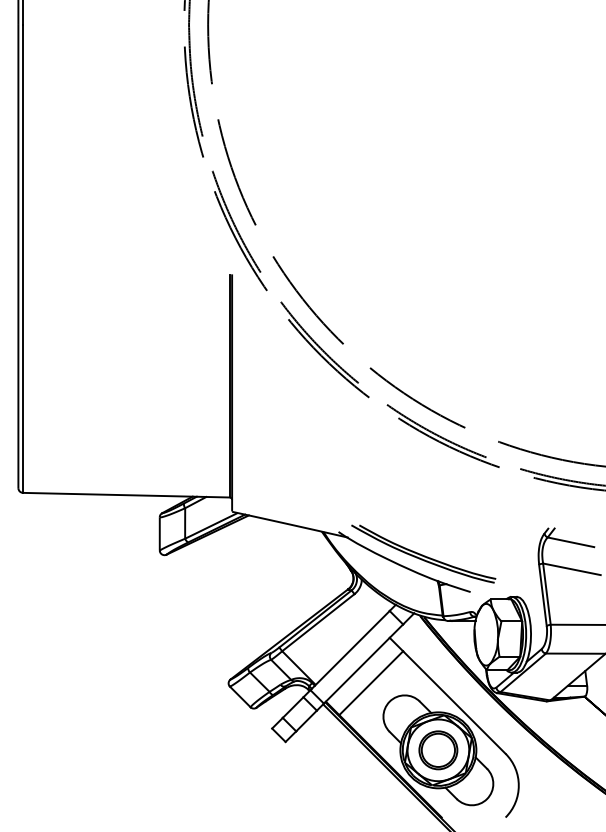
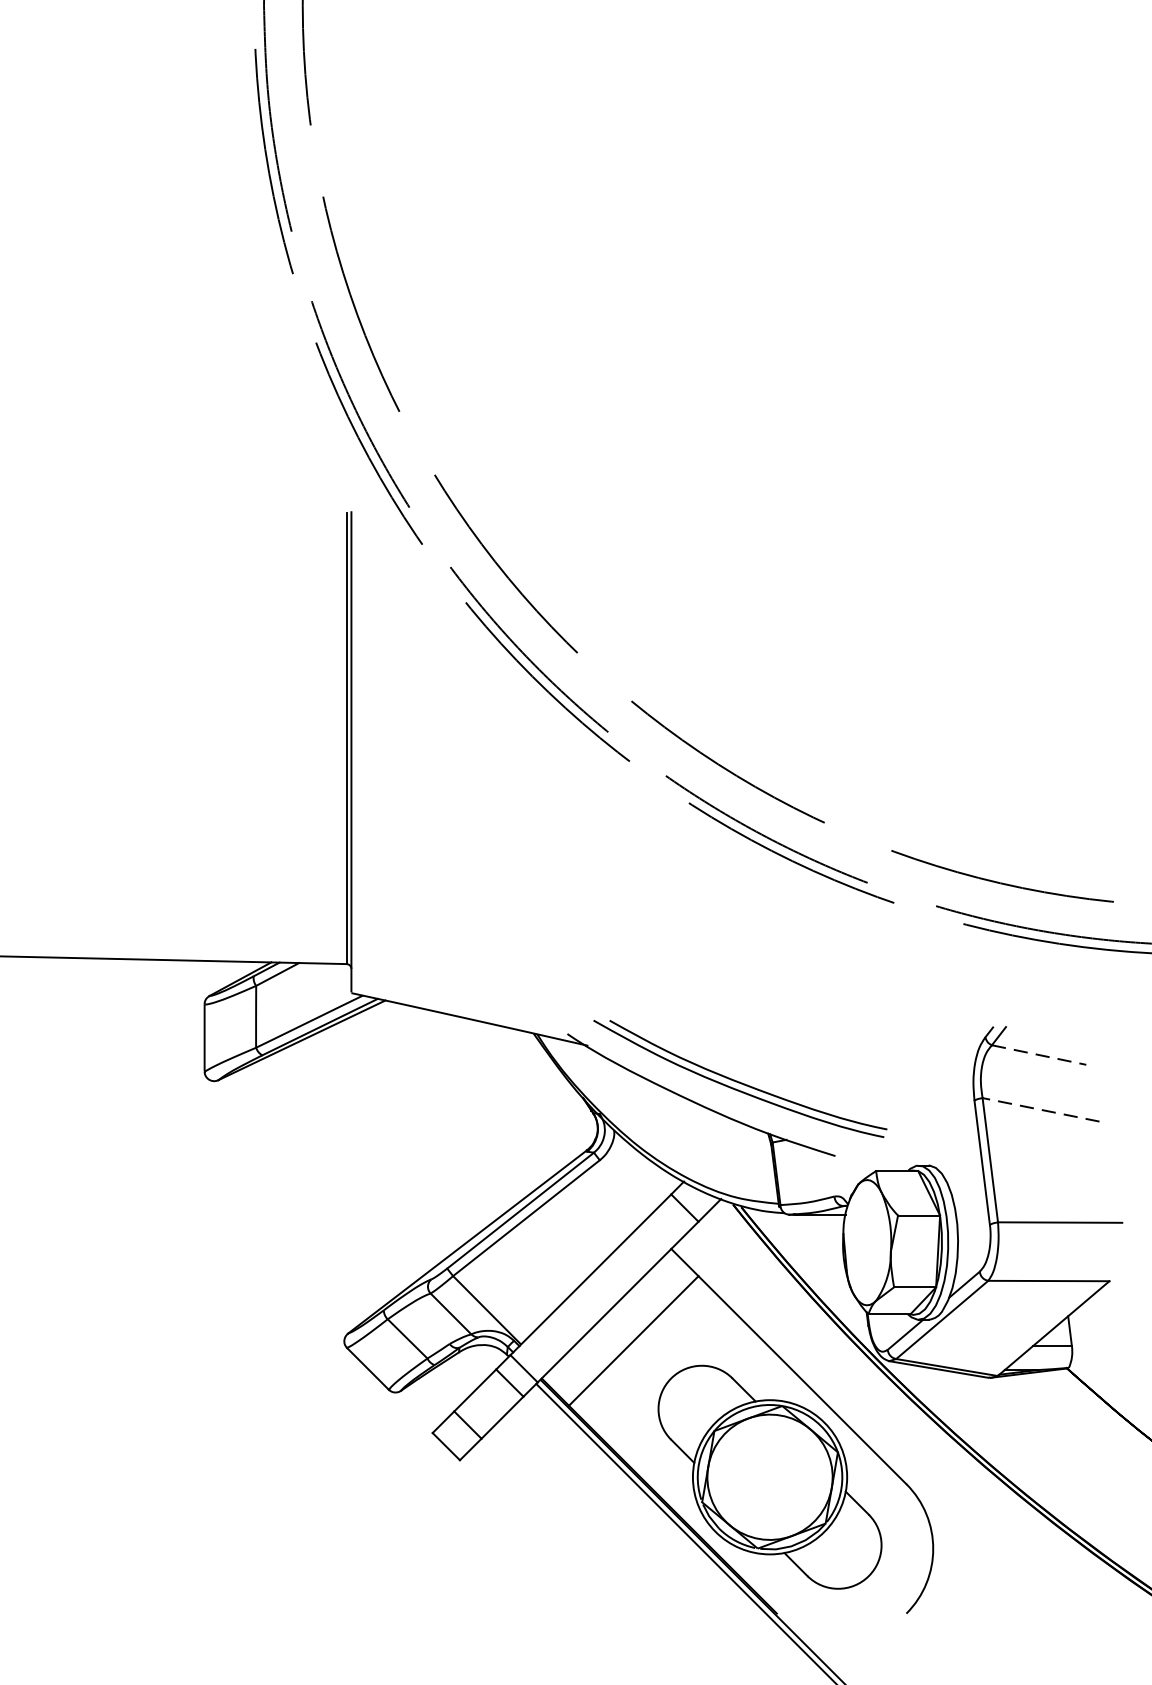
line: (570, 542) -> (1038, 1055), solid -> dashed
line: (571, 569) -> (1040, 1110), solid -> dashed
part: (438, 750) -> (770, 1477), removed

